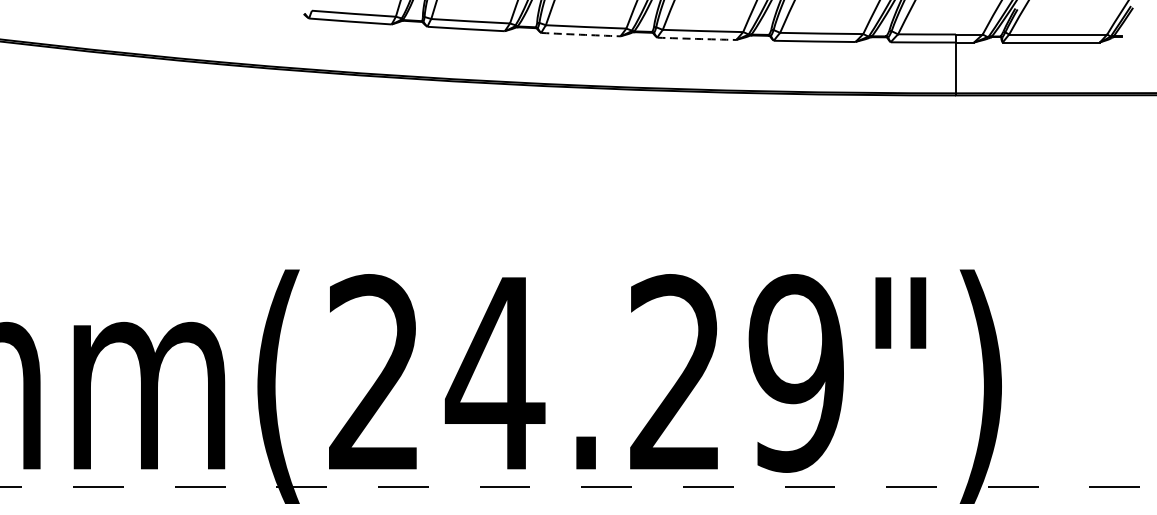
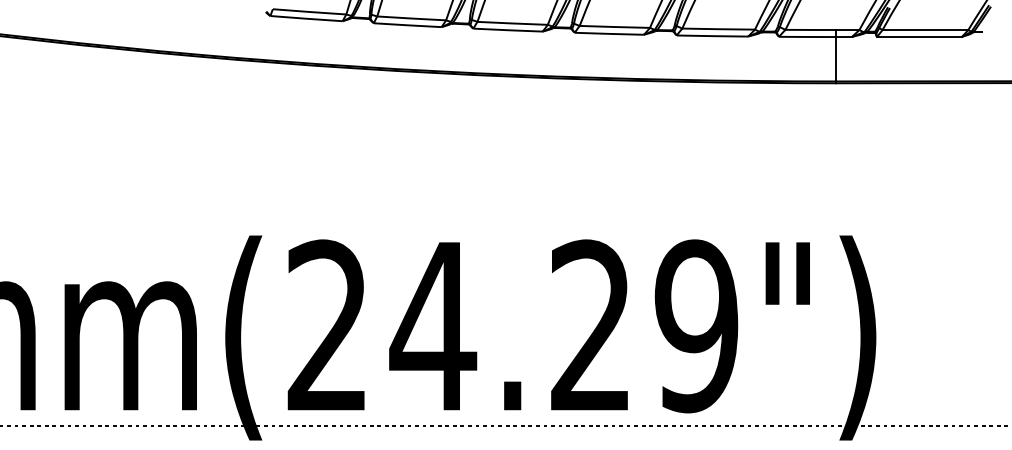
arc: (581, 35) -> (508, 30), dashed -> solid
arc: (696, 38) -> (609, 33), dashed -> solid

